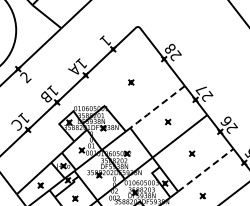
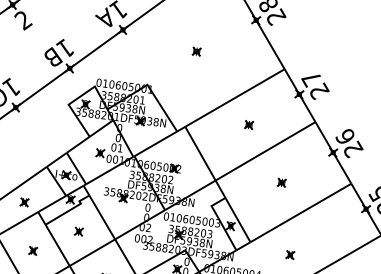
line: (156, 107) -> (232, 98), dashed -> solid
line: (205, 170) -> (300, 213), dashed -> solid

